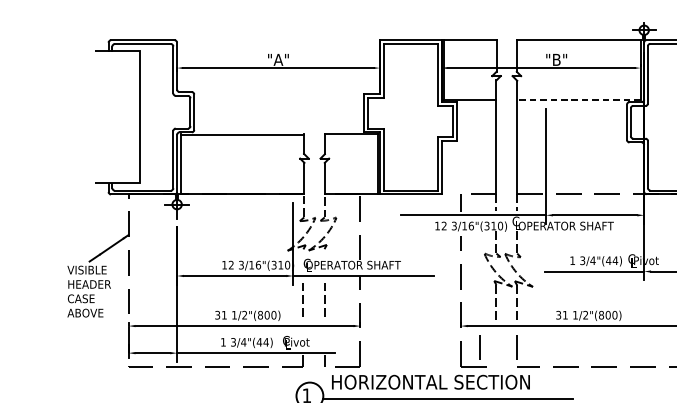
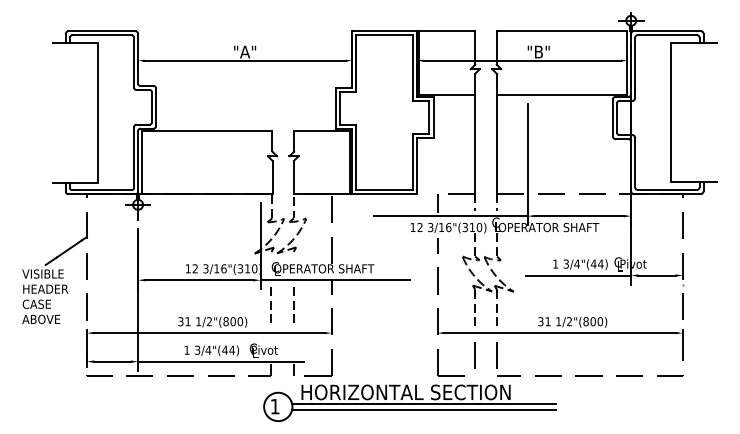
line: (578, 100) -> (561, 94), dashed -> solid
line: (479, 347) -> (474, 355), moved
line: (447, 392) -> (423, 403), added

